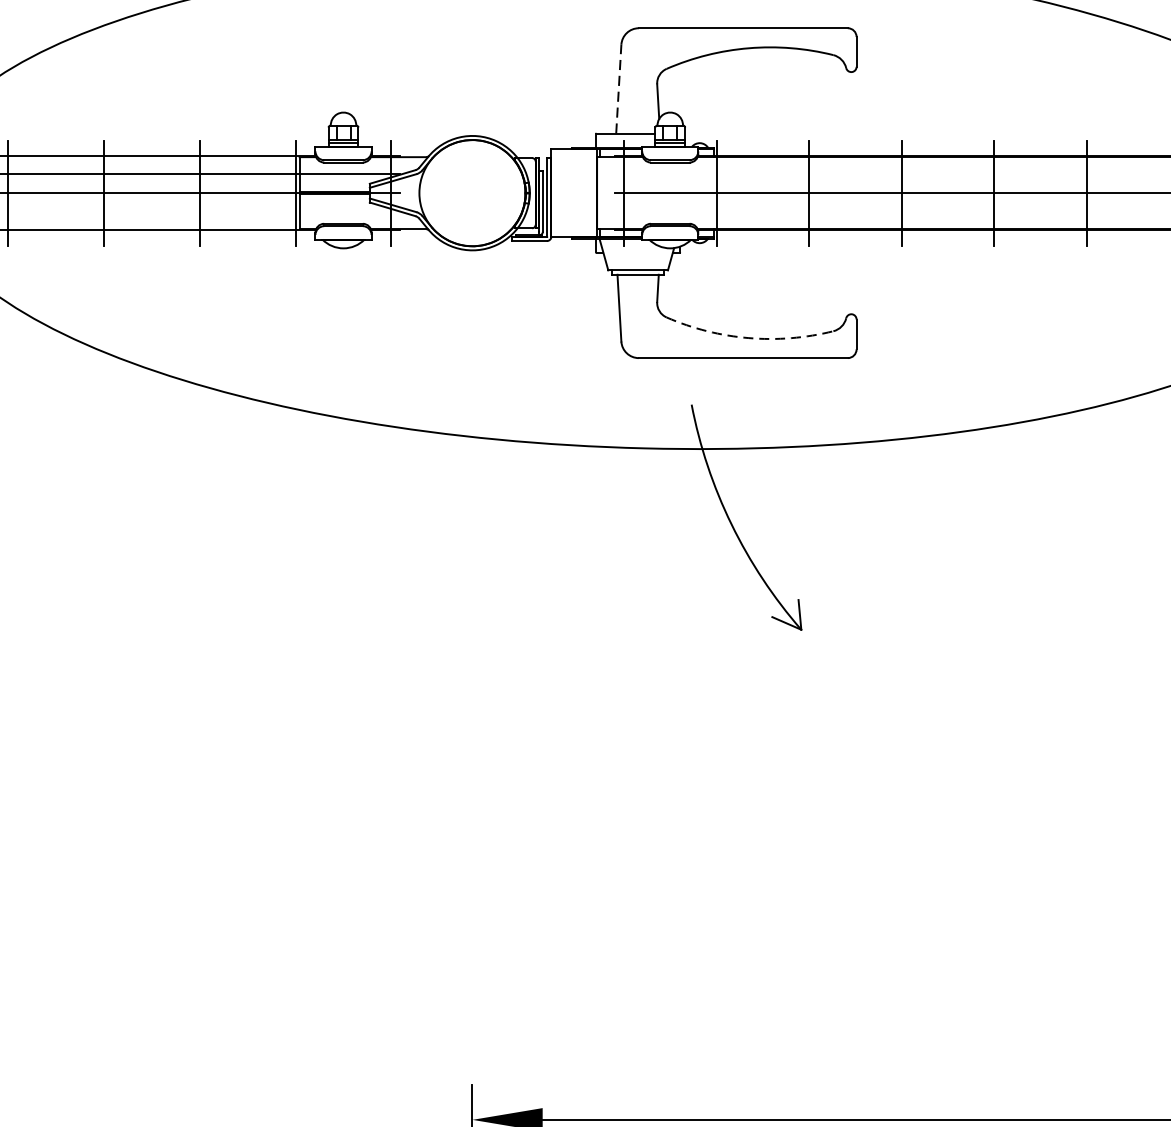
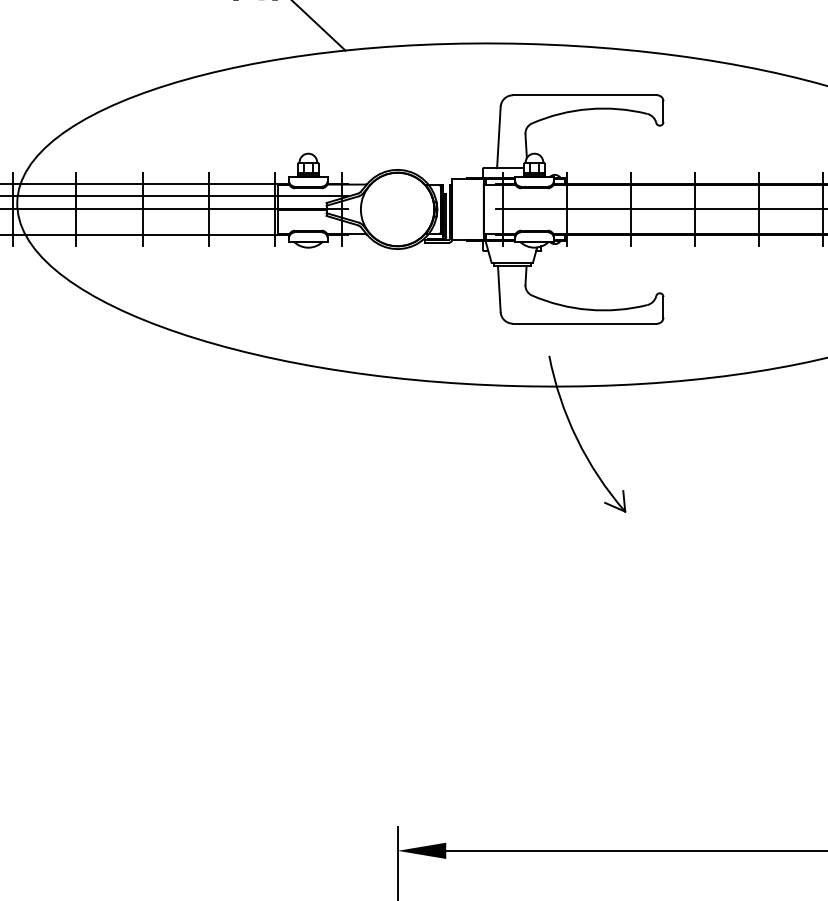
line: (618, 89) -> (498, 137), dashed -> solid
arc: (748, 337) -> (588, 309), dashed -> solid

